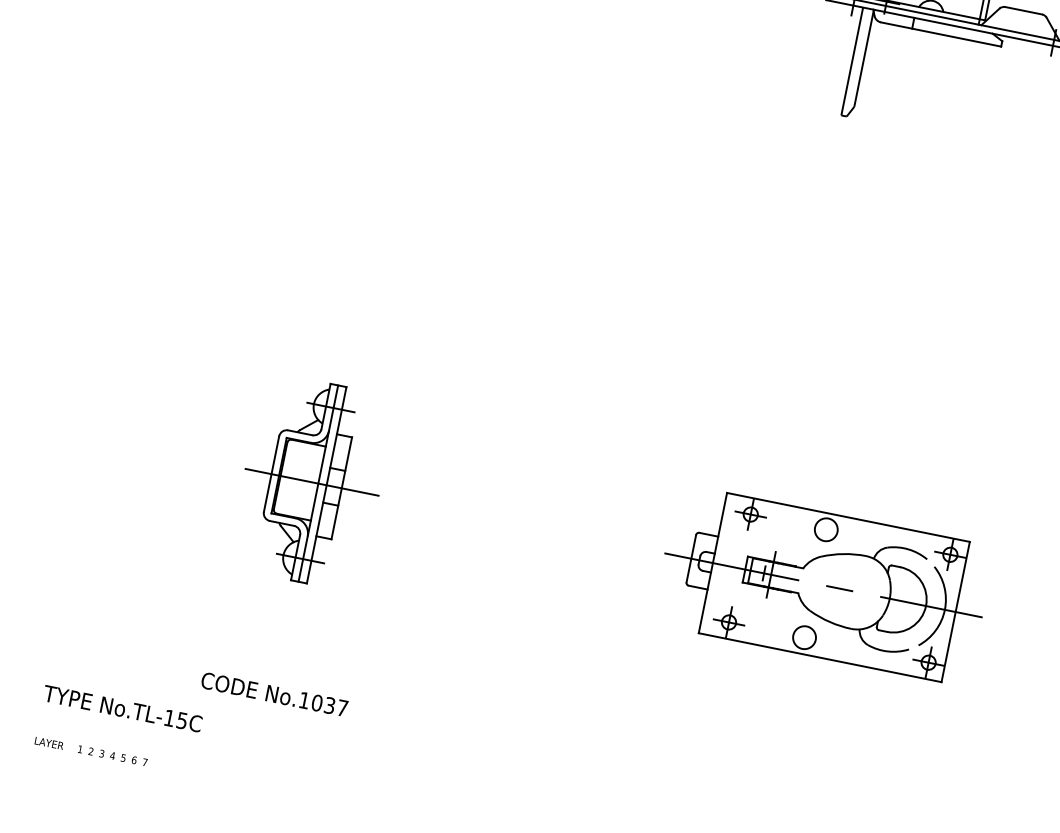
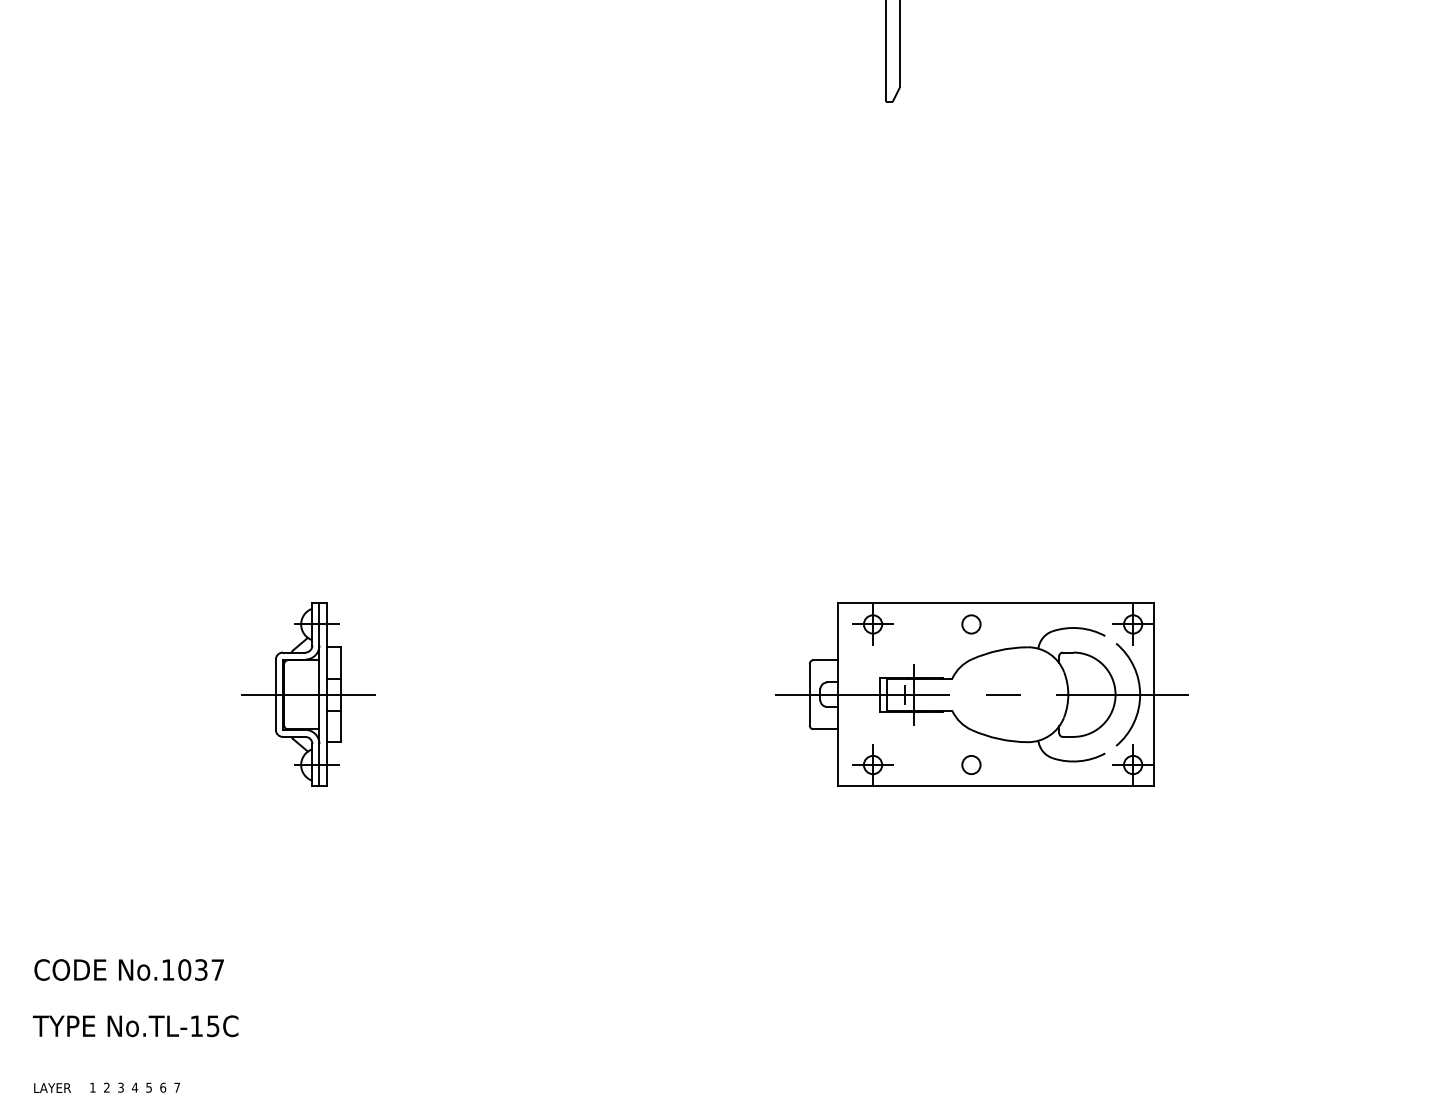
part: (306, 480) -> (308, 694), size x0.71
circle: (826, 529) -> (971, 624), size x0.62
circle: (804, 637) -> (971, 764), size x0.62
text: (274, 694) -> (128, 969), moved

